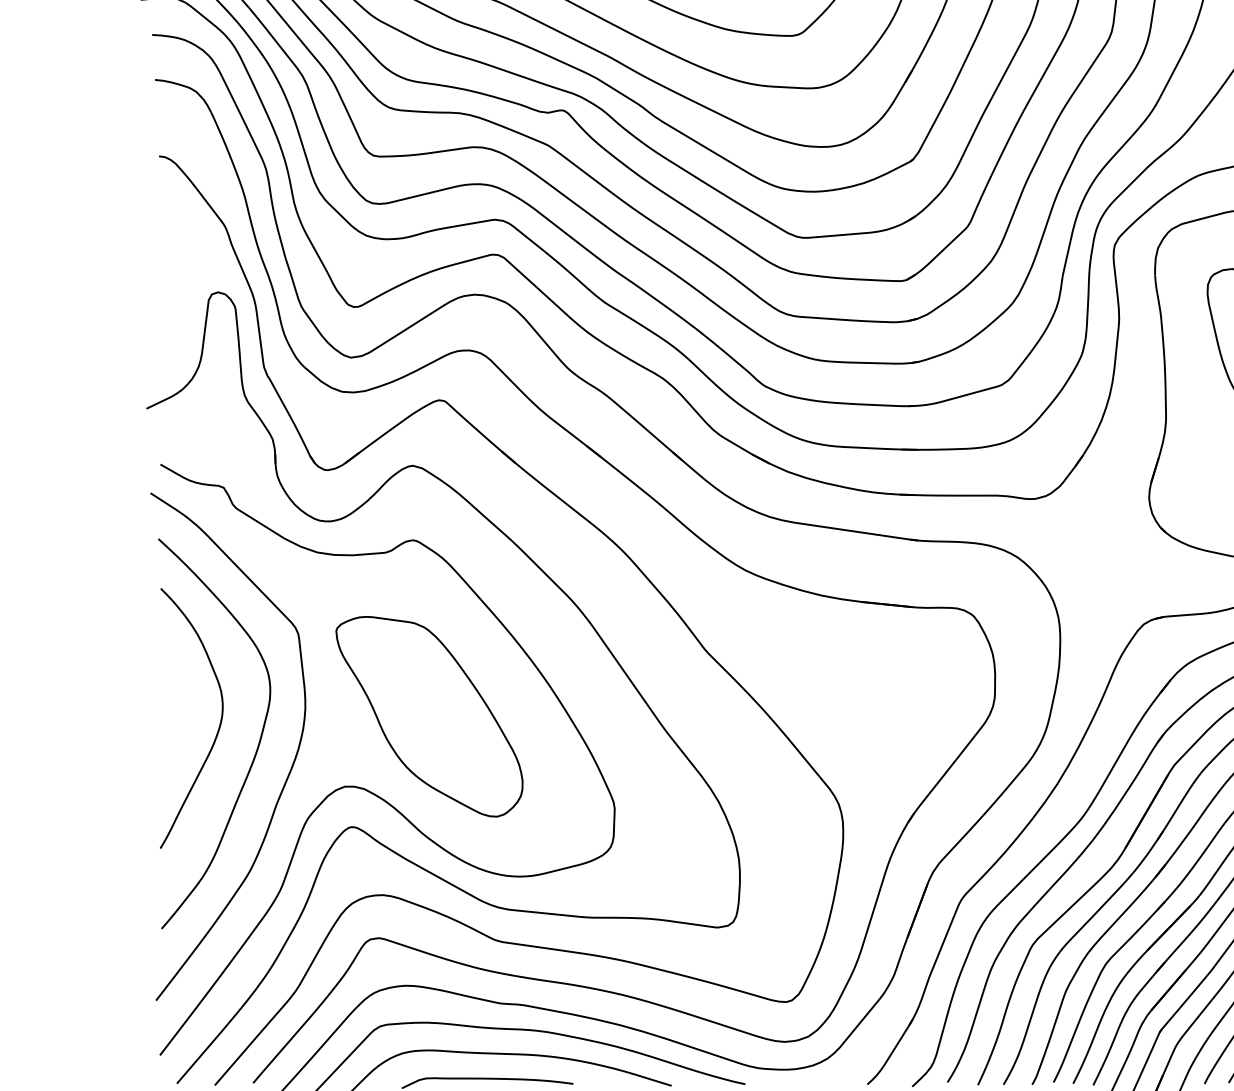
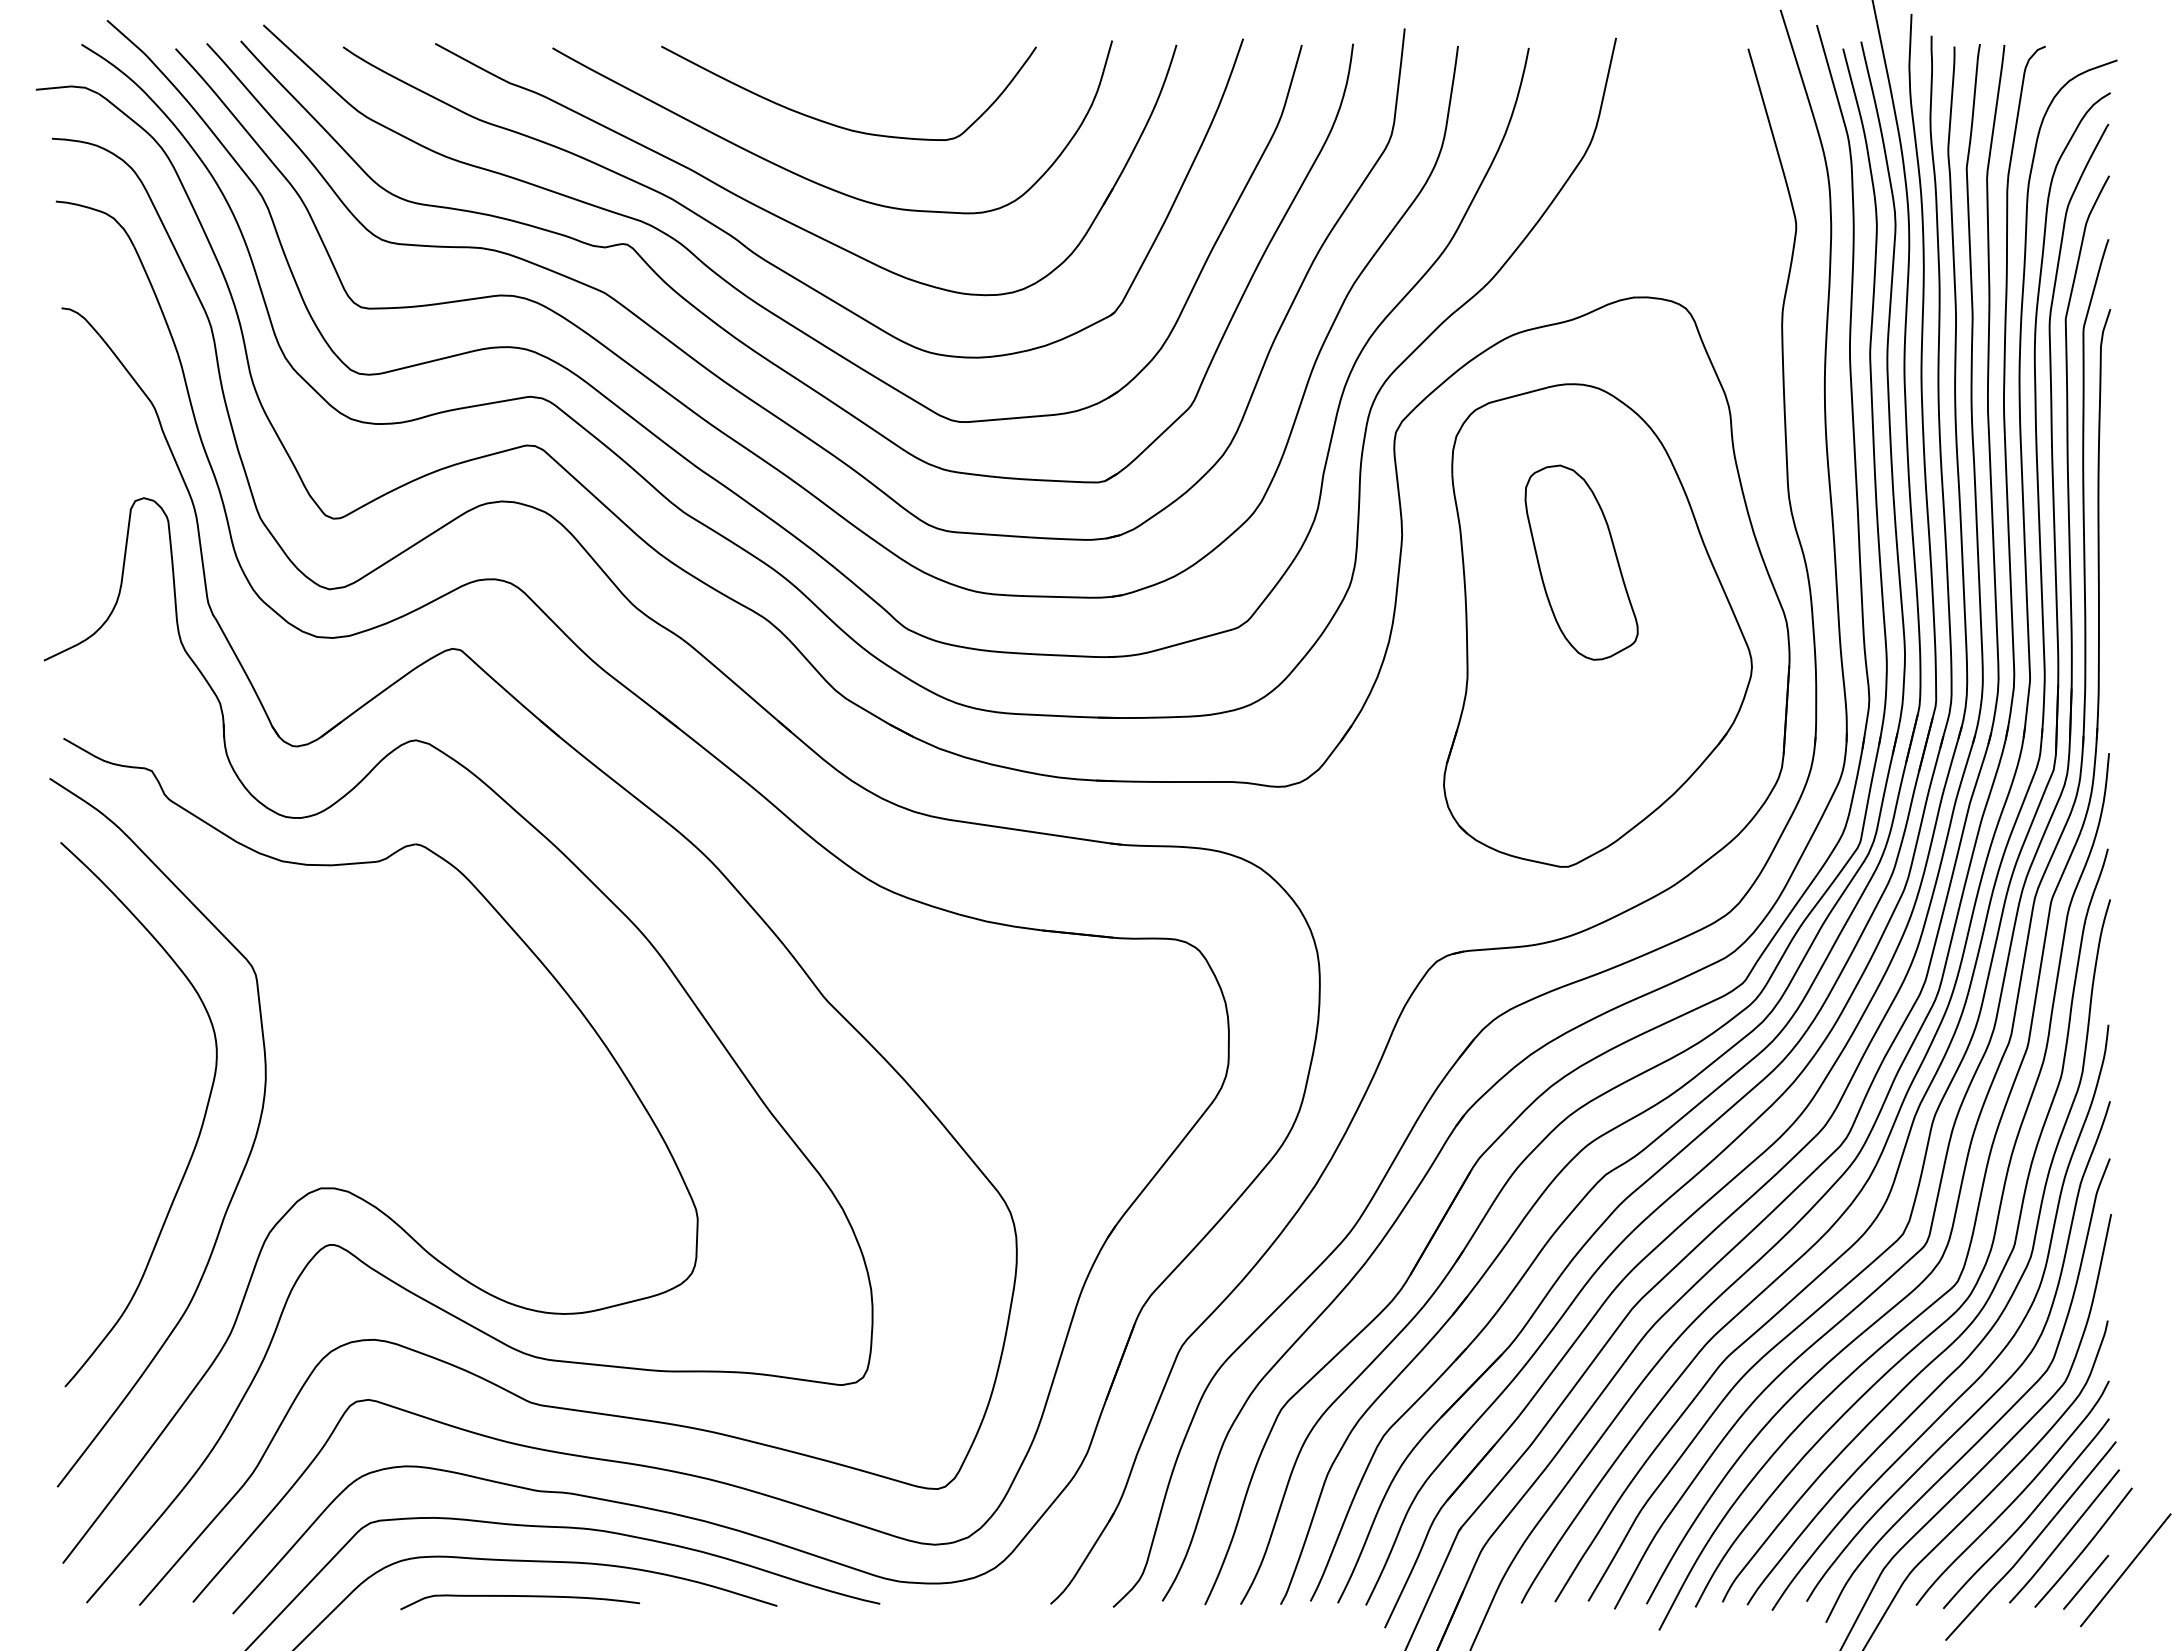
part: (429, 716) -> (439, 1090), removed
curve: (219, 725) -> (145, 1103), removed

